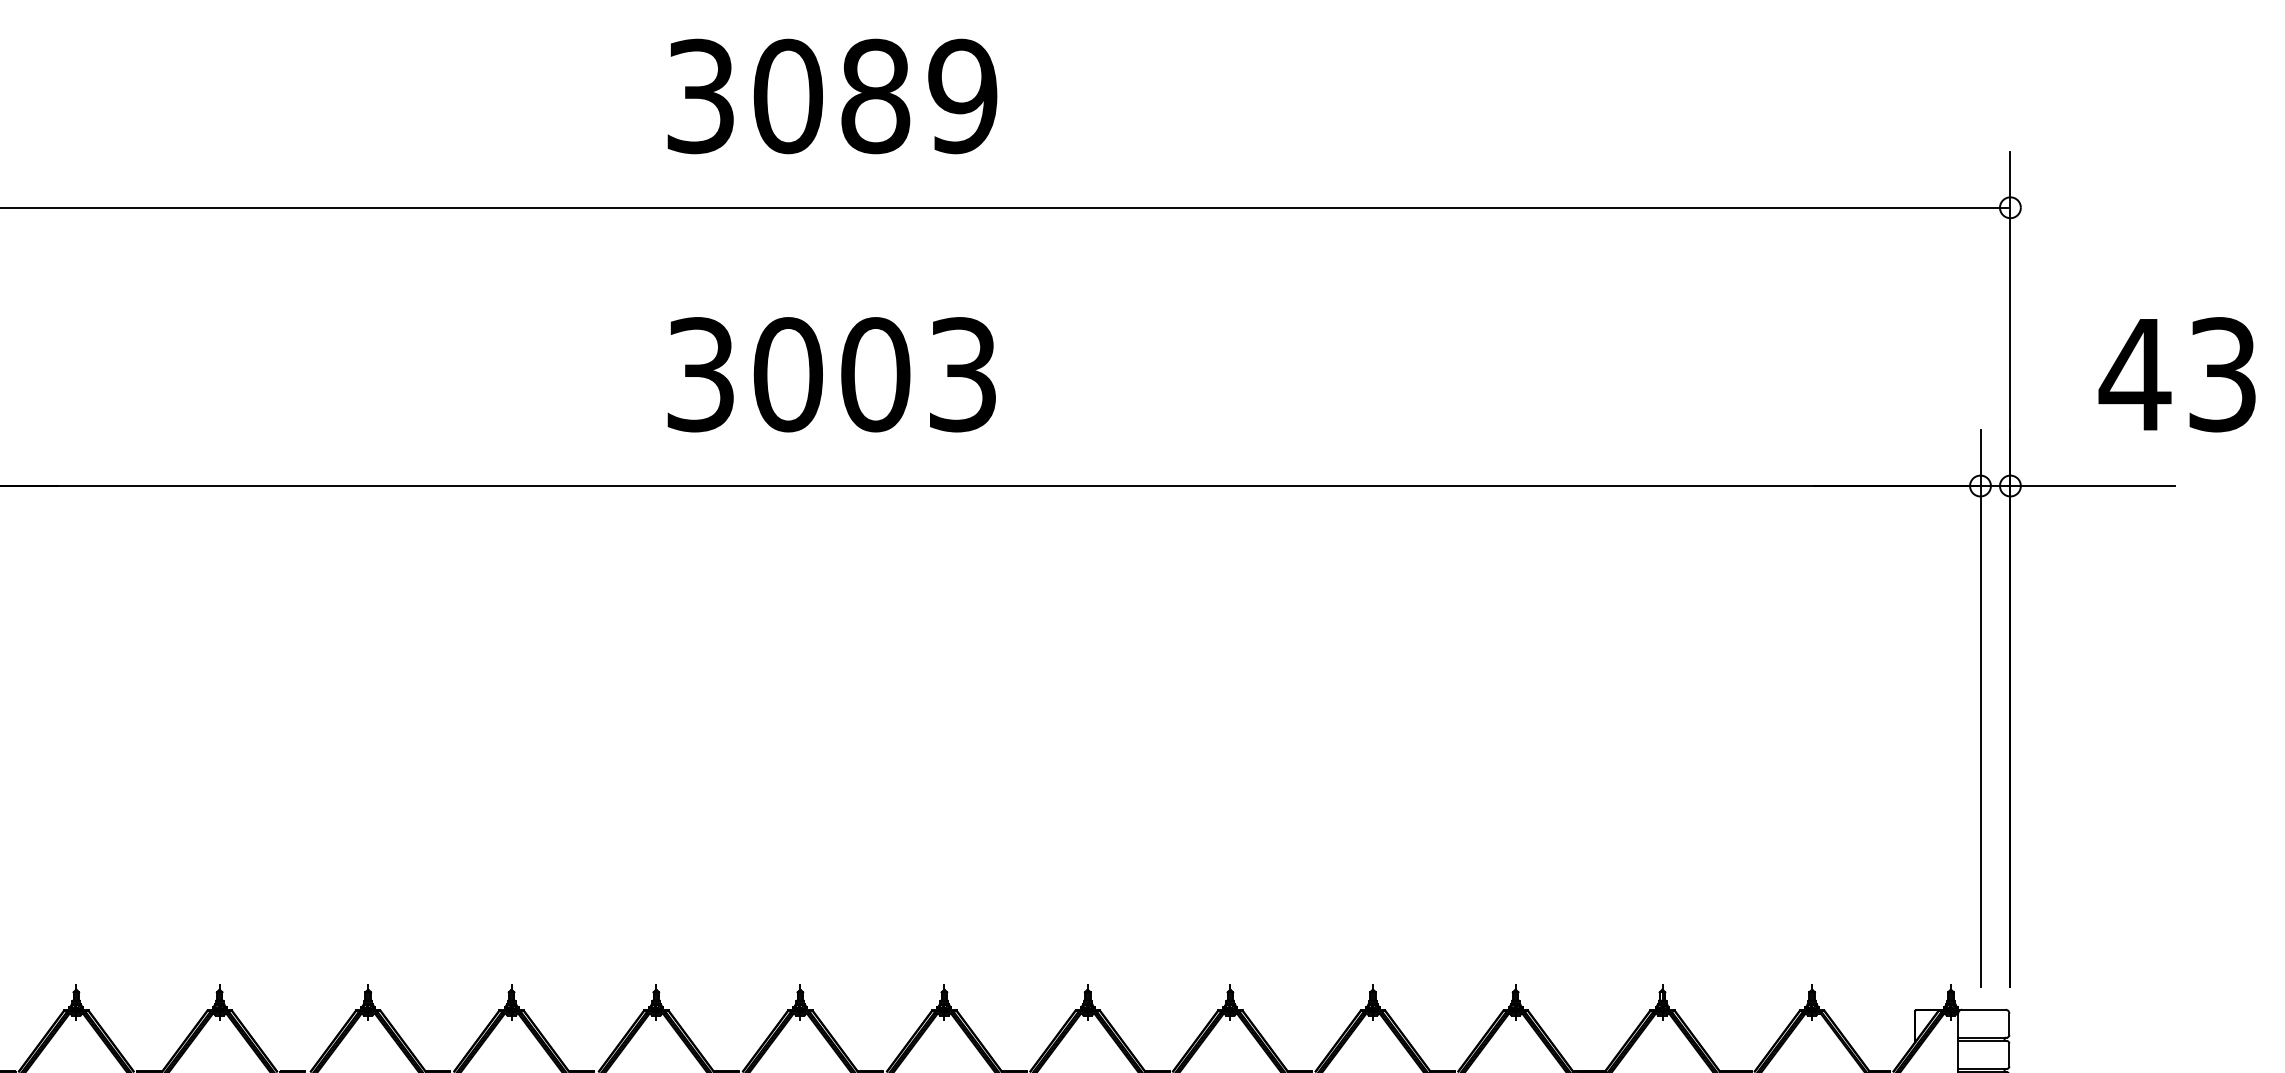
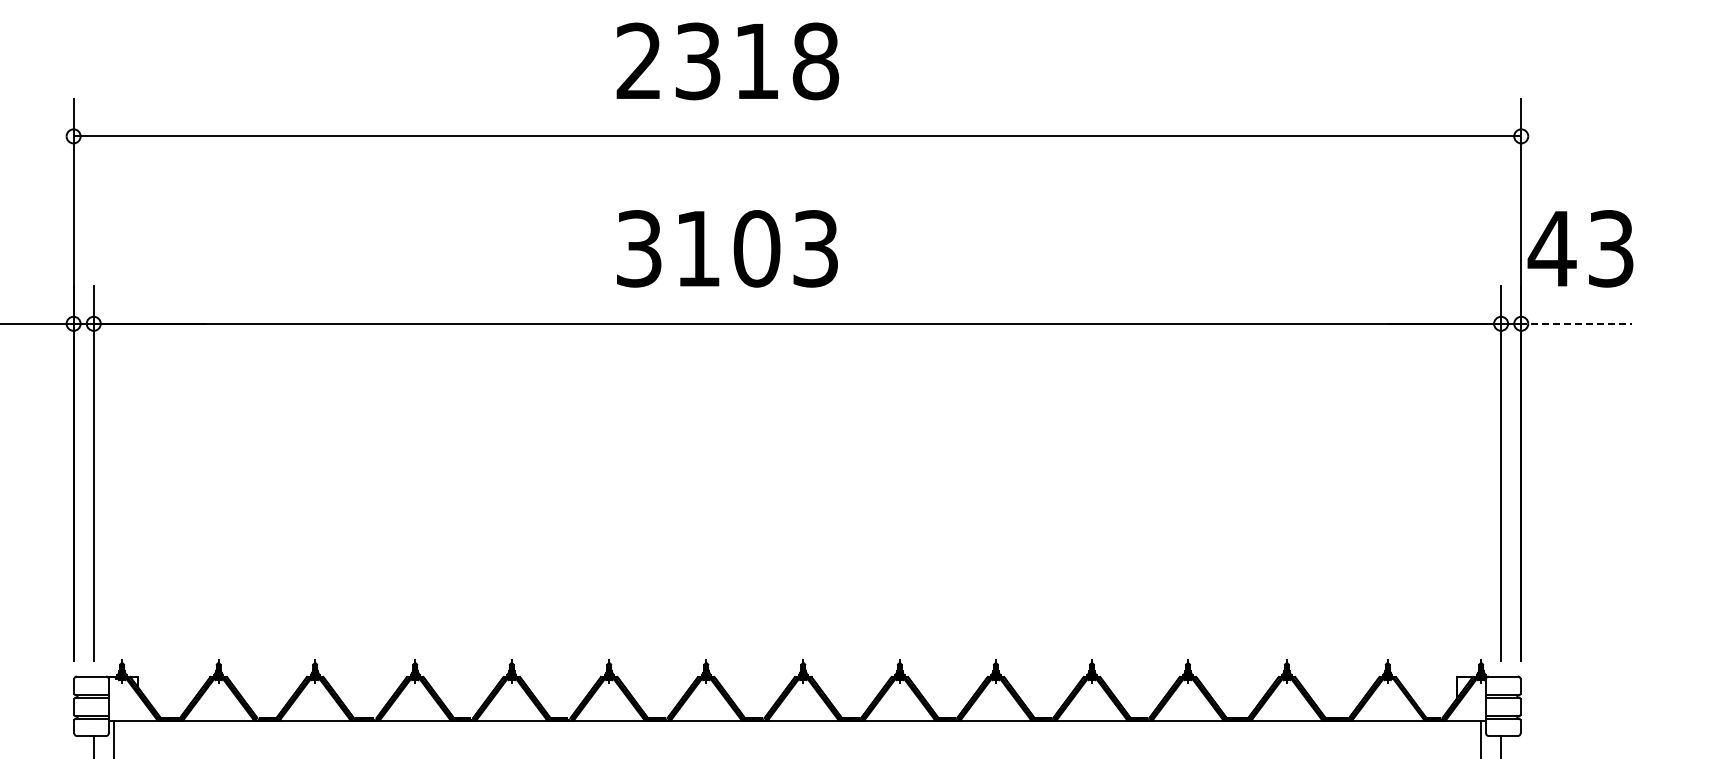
text: (831, 96) -> (727, 61), 3089 -> 2318
text: (788, 374) -> (698, 248), 3003 -> 3103
text: (2177, 374) -> (1580, 248), moved
line: (2092, 485) -> (1576, 323), solid -> dashed

